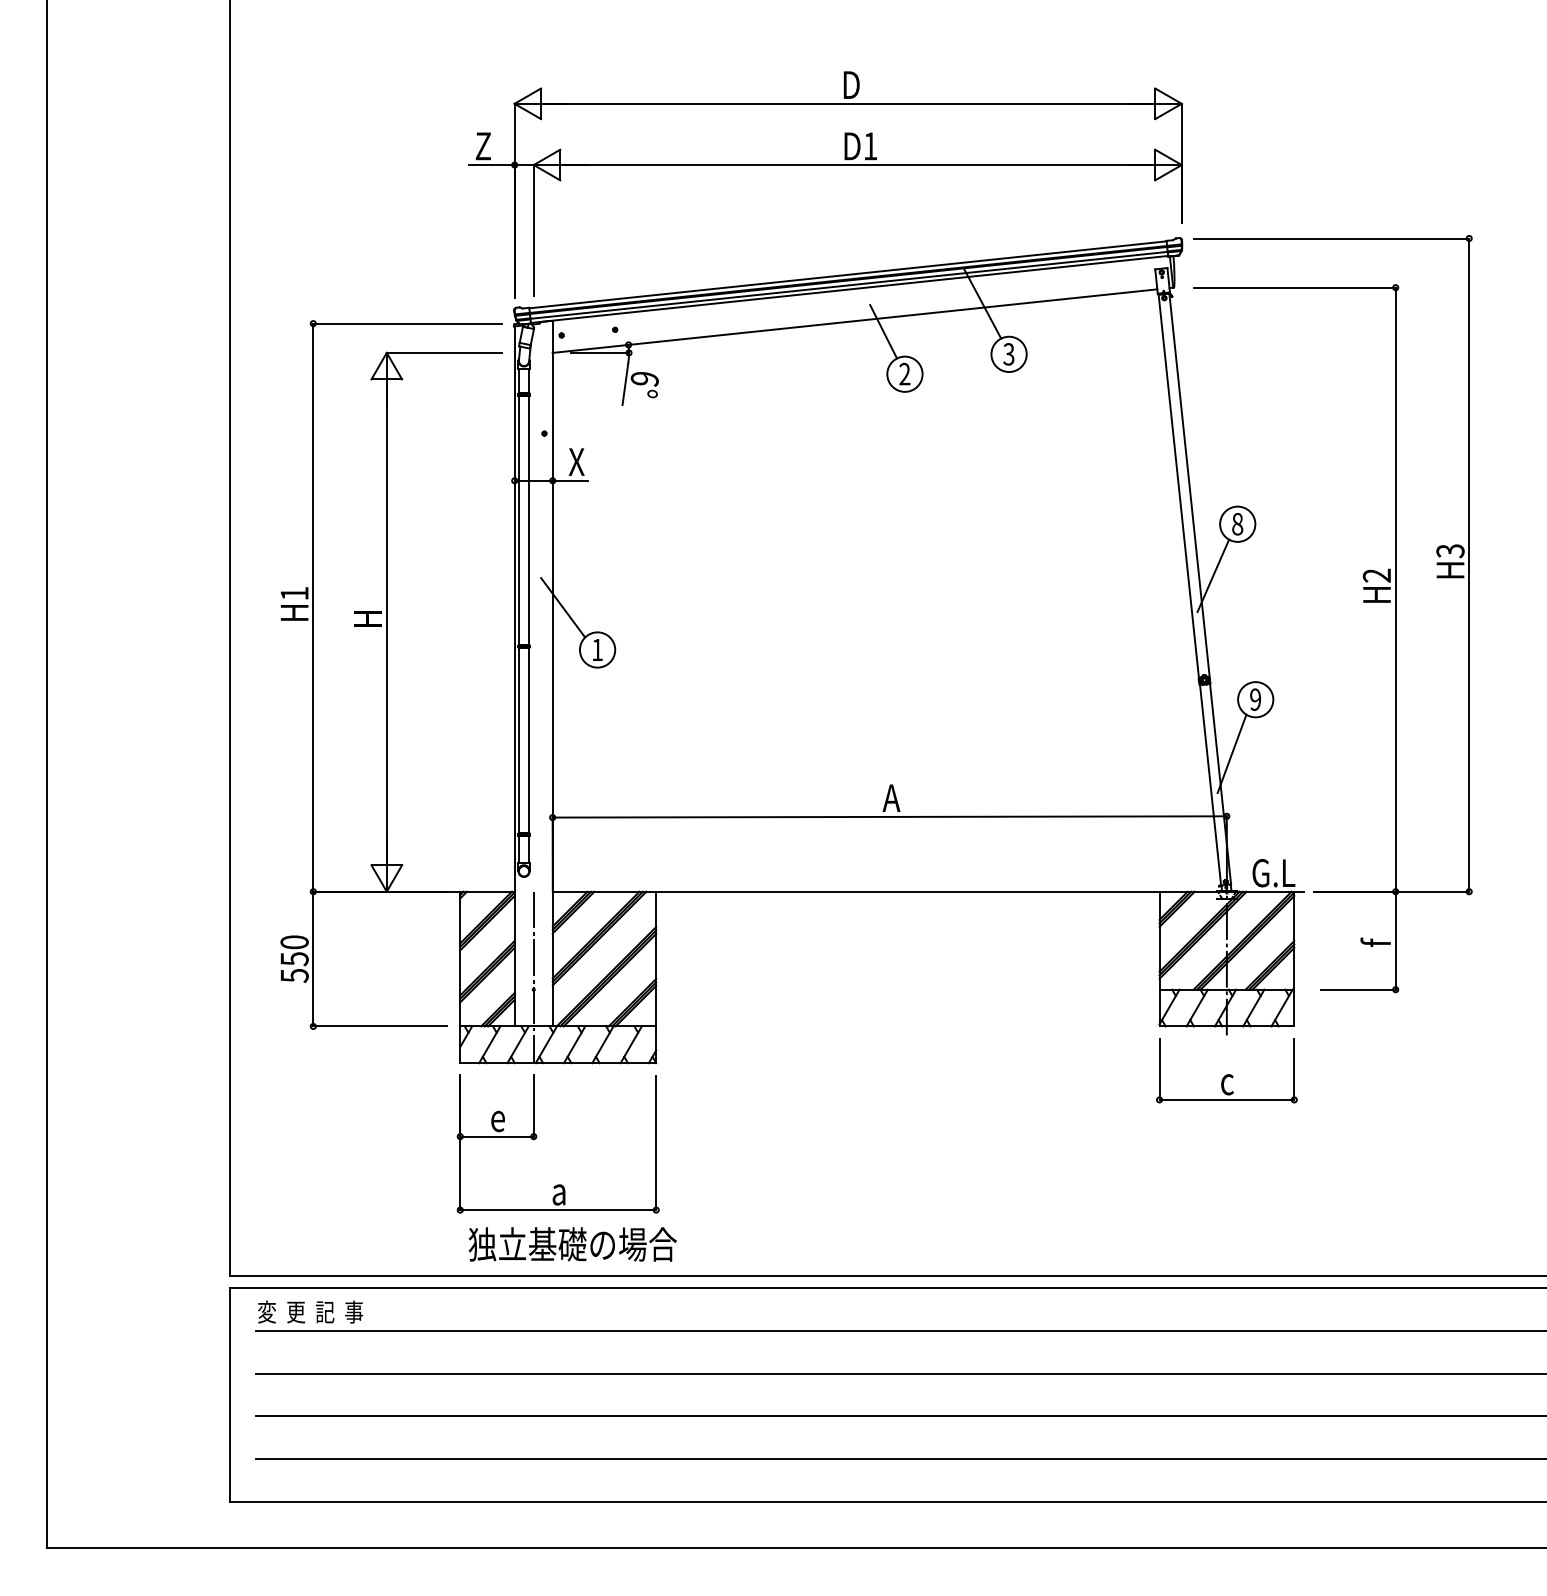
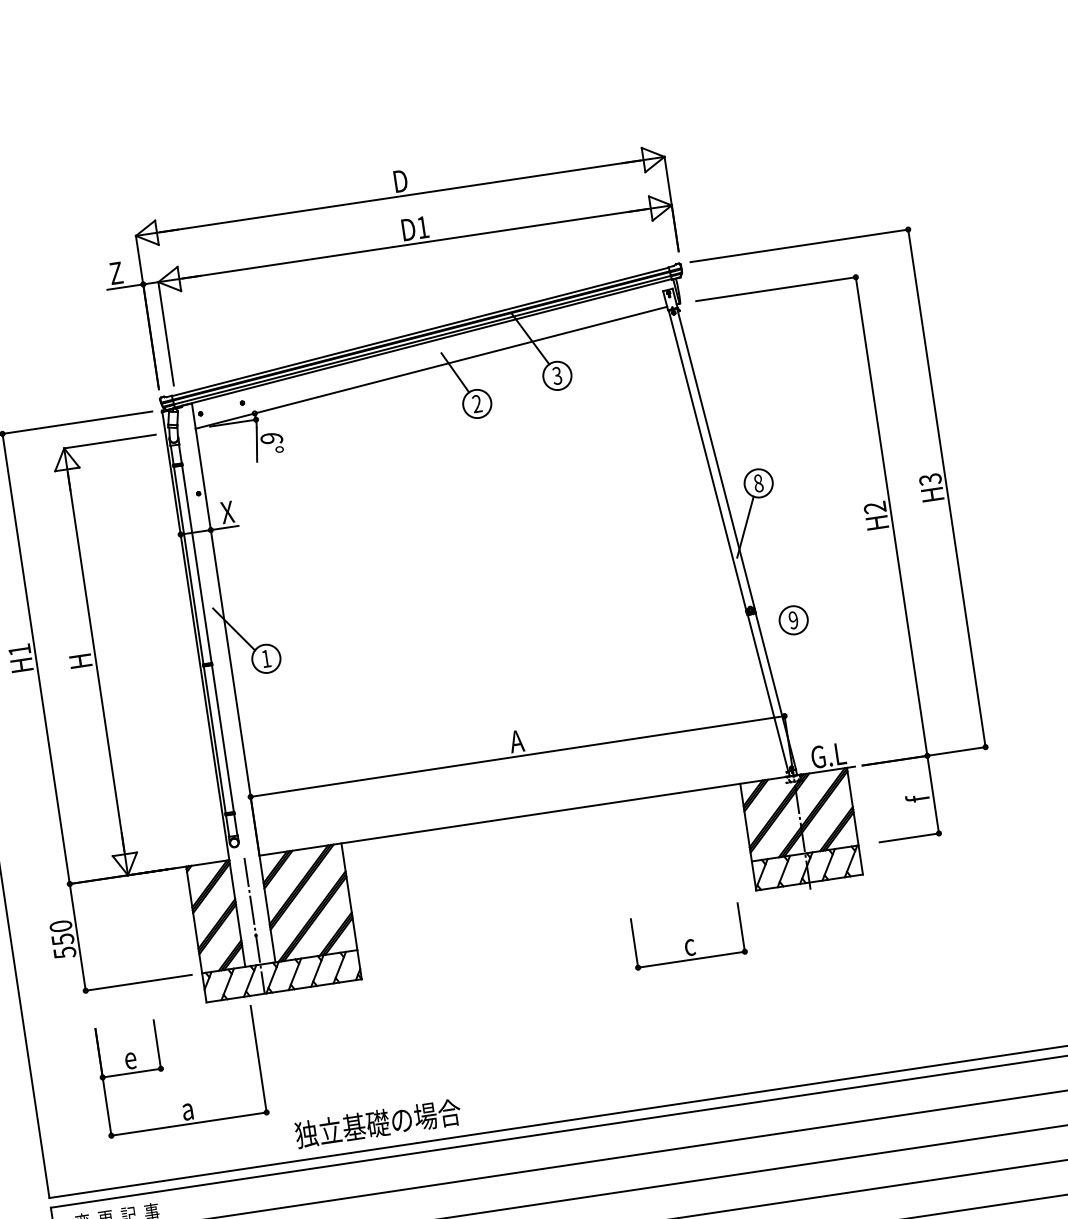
line: (1231, 753) -> (780, 665), removed
part: (1226, 1070) -> (687, 936), moved
part: (537, 1137) -> (164, 1069), moved
text: (572, 1244) -> (377, 1123), moved

